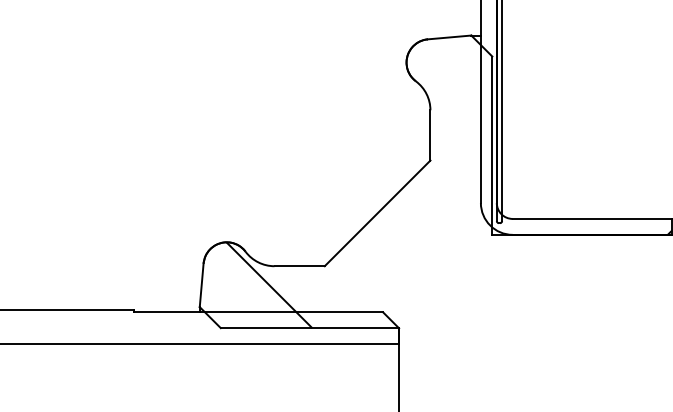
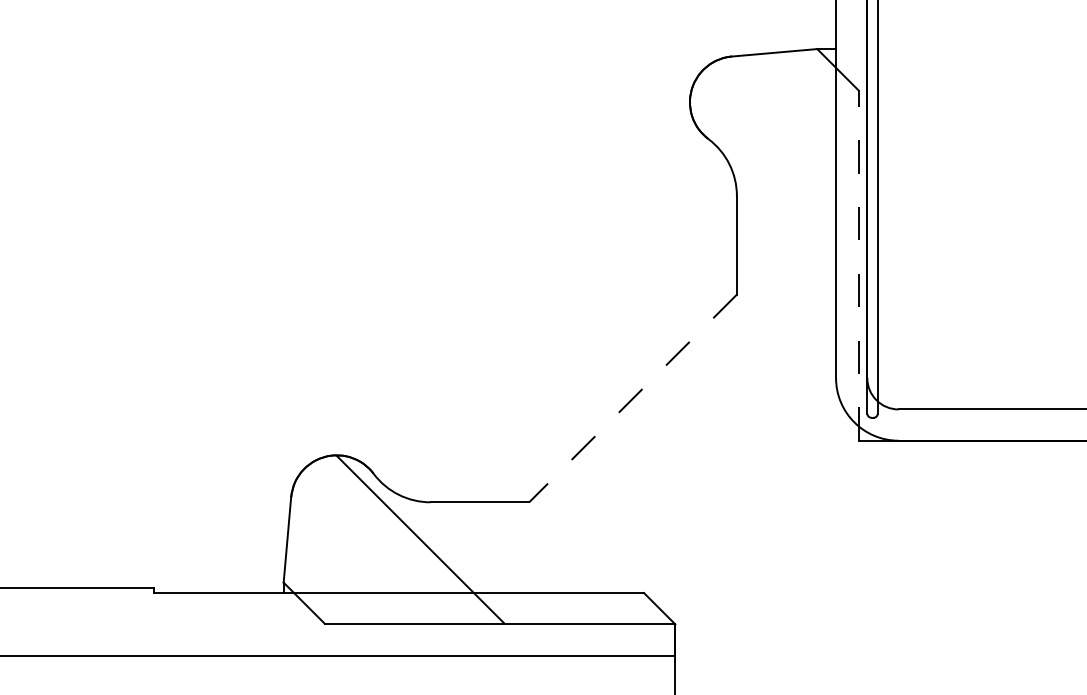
line: (492, 145) -> (858, 265), solid -> dashed
line: (377, 213) -> (632, 398), solid -> dashed

